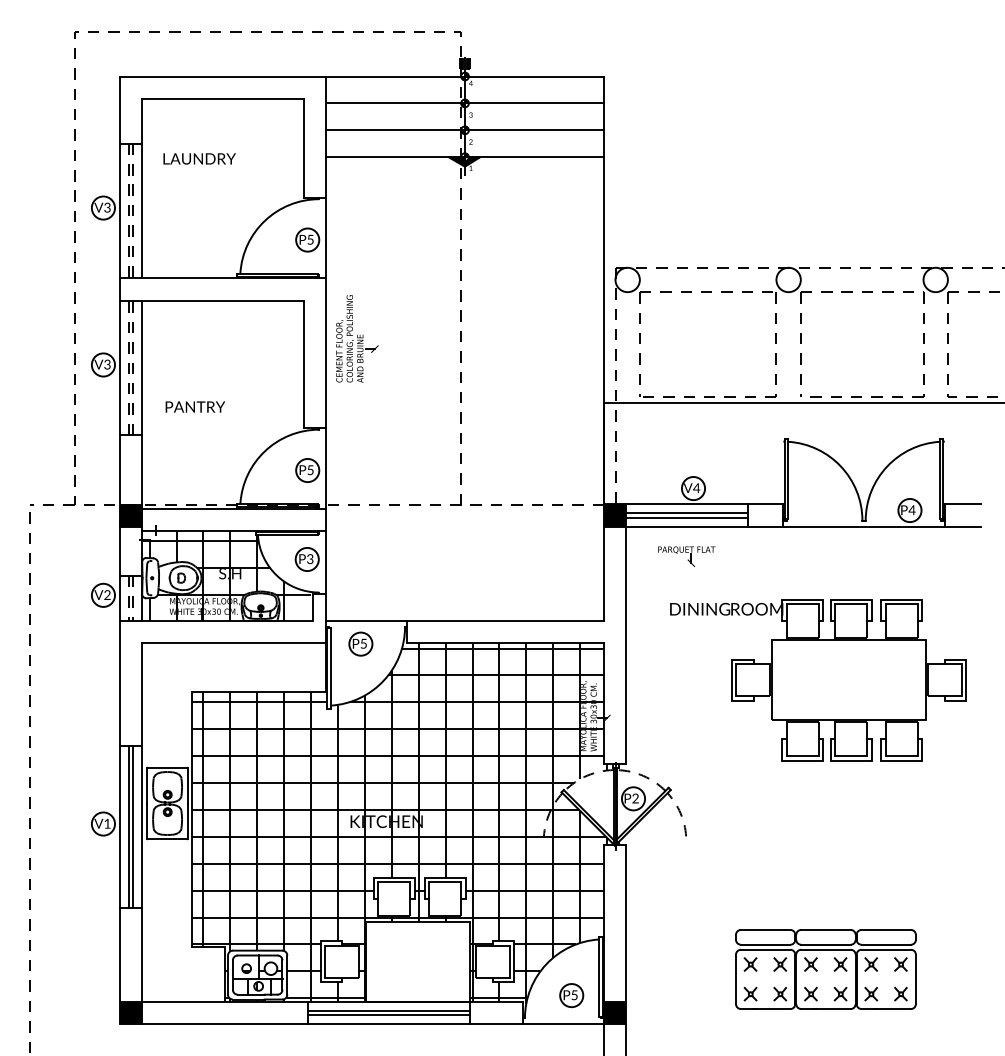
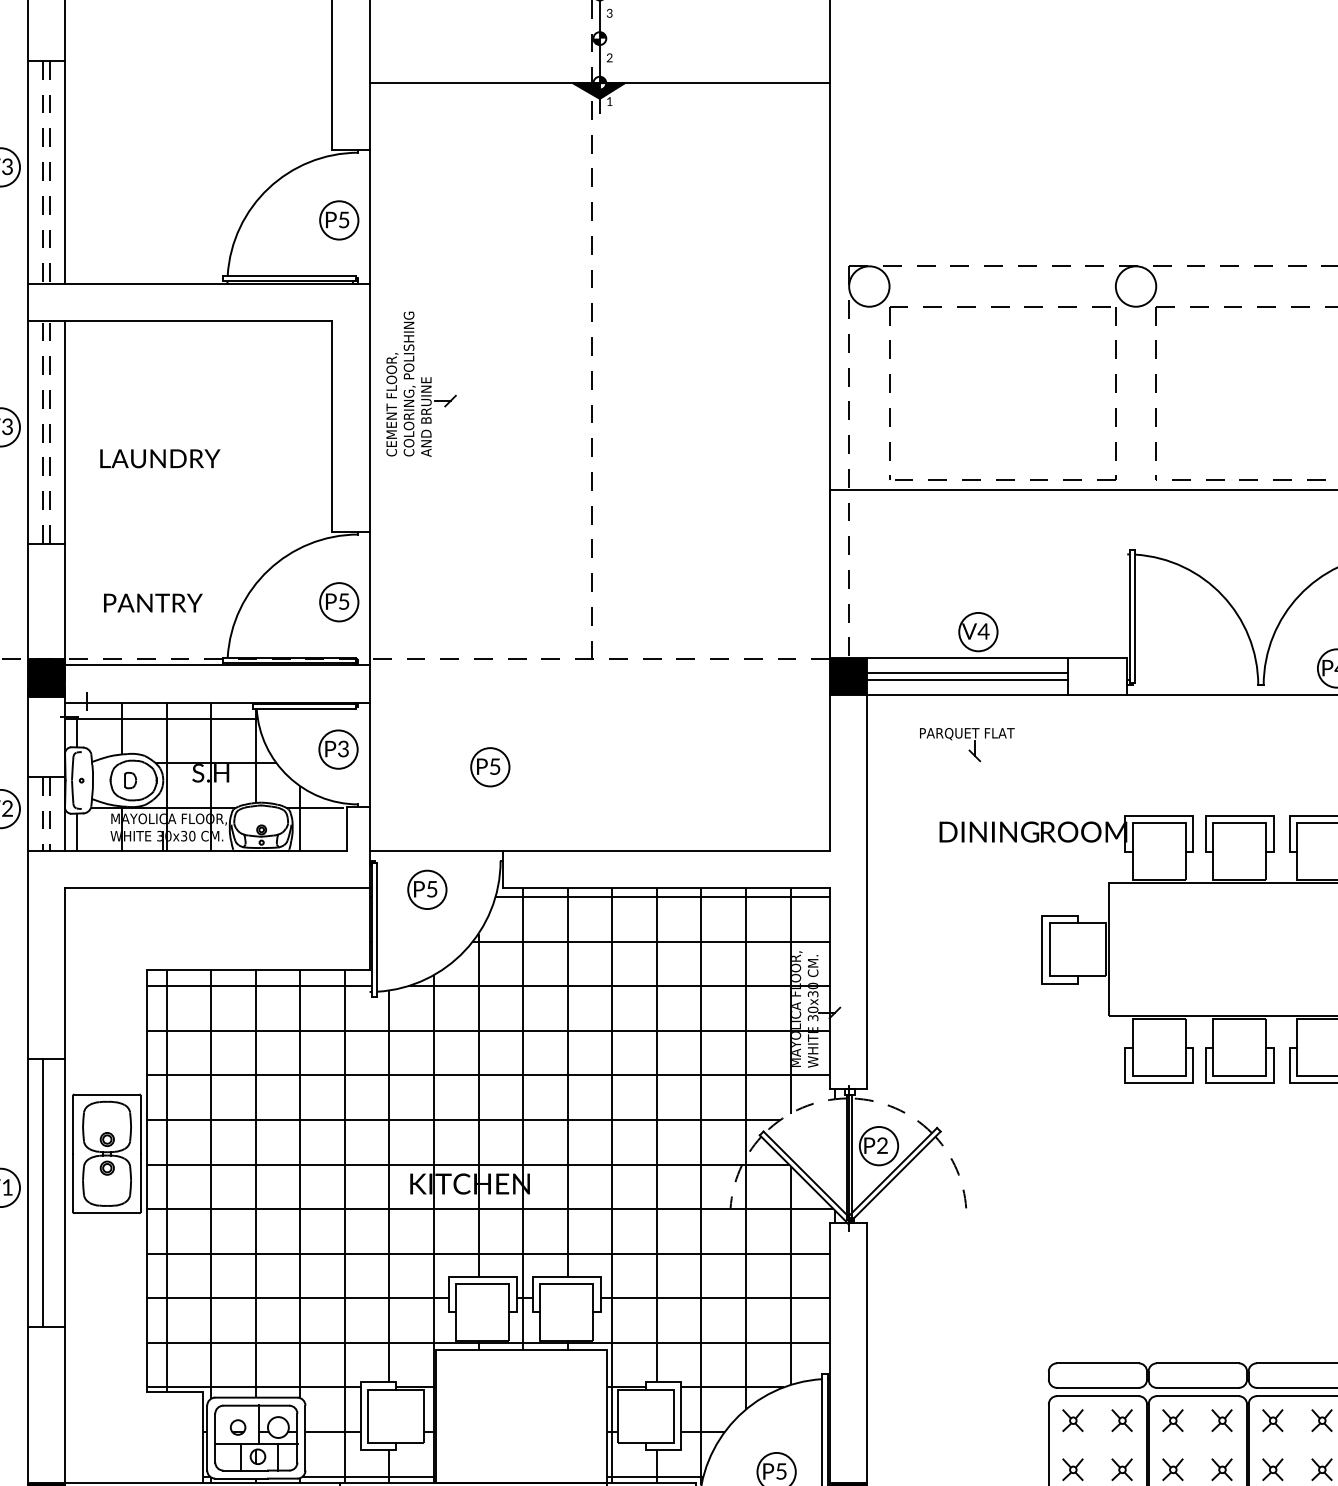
line: (465, 130) -> (600, 38), removed
text: (199, 158) -> (159, 458), moved
text: (195, 406) -> (153, 602), moved
part: (398, 569) -> (489, 766), added
line: (133, 826) -> (50, 1191), removed

